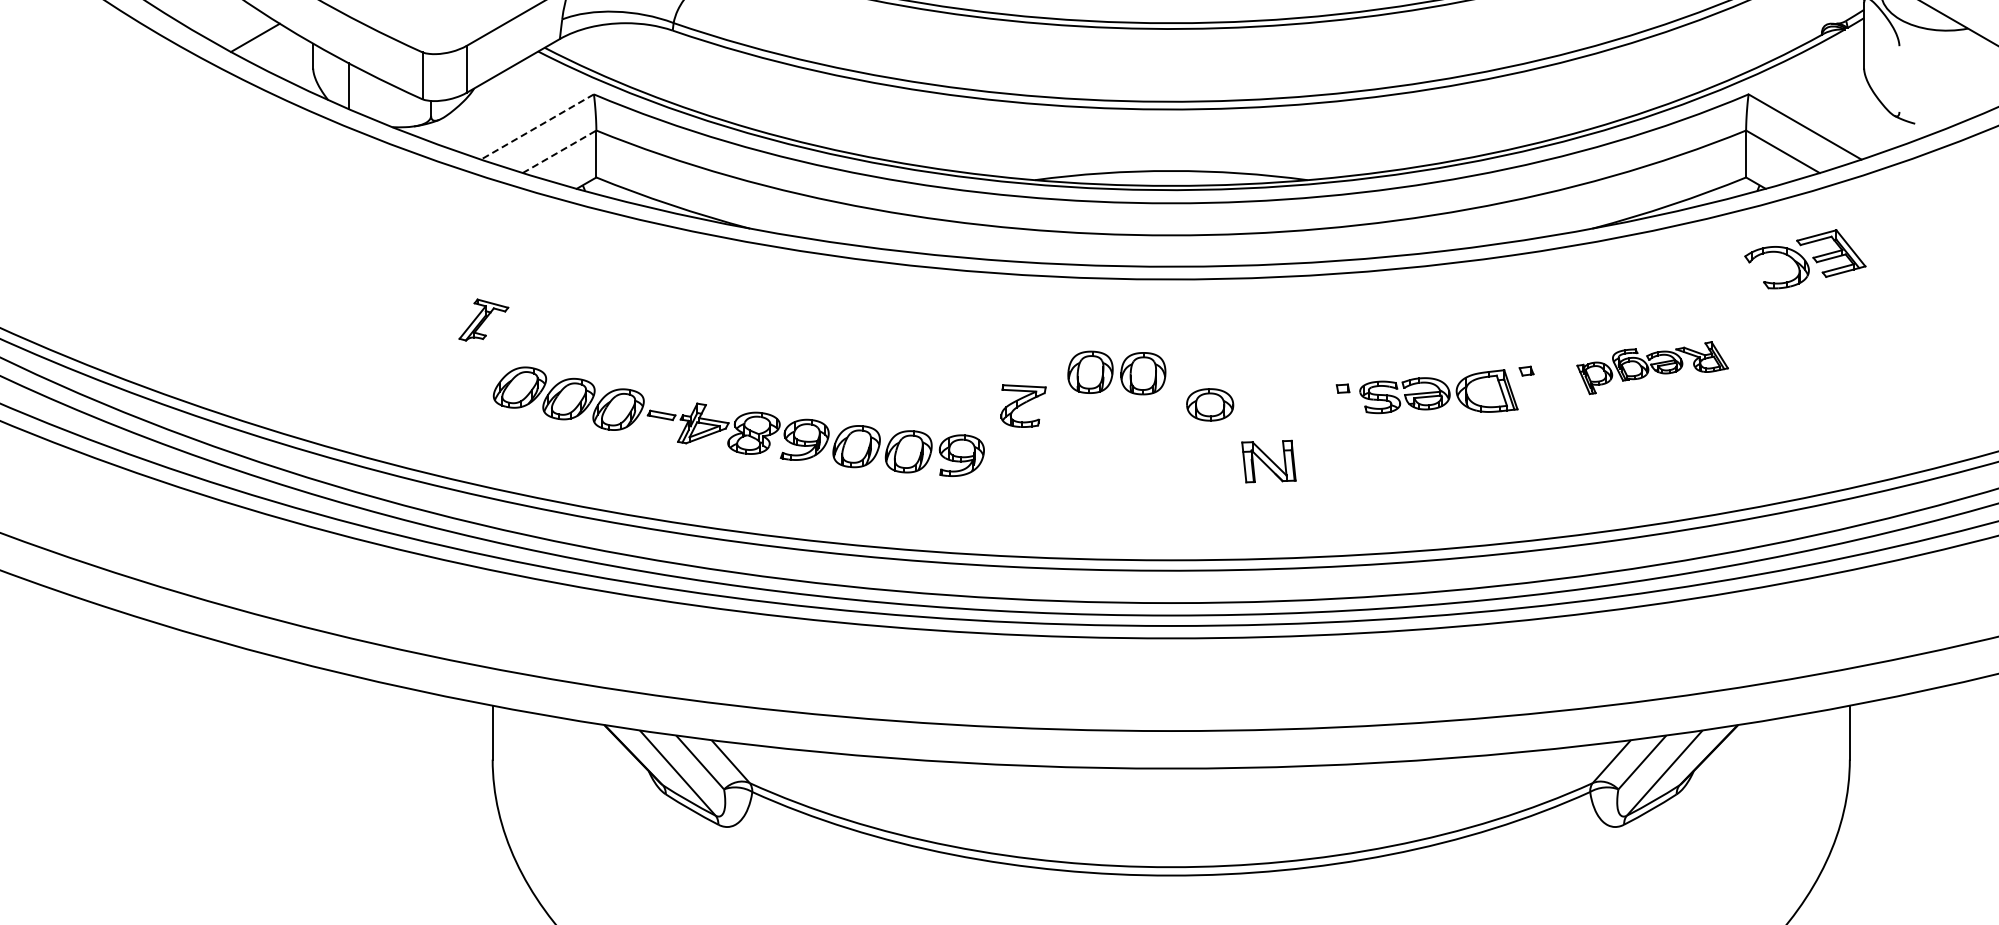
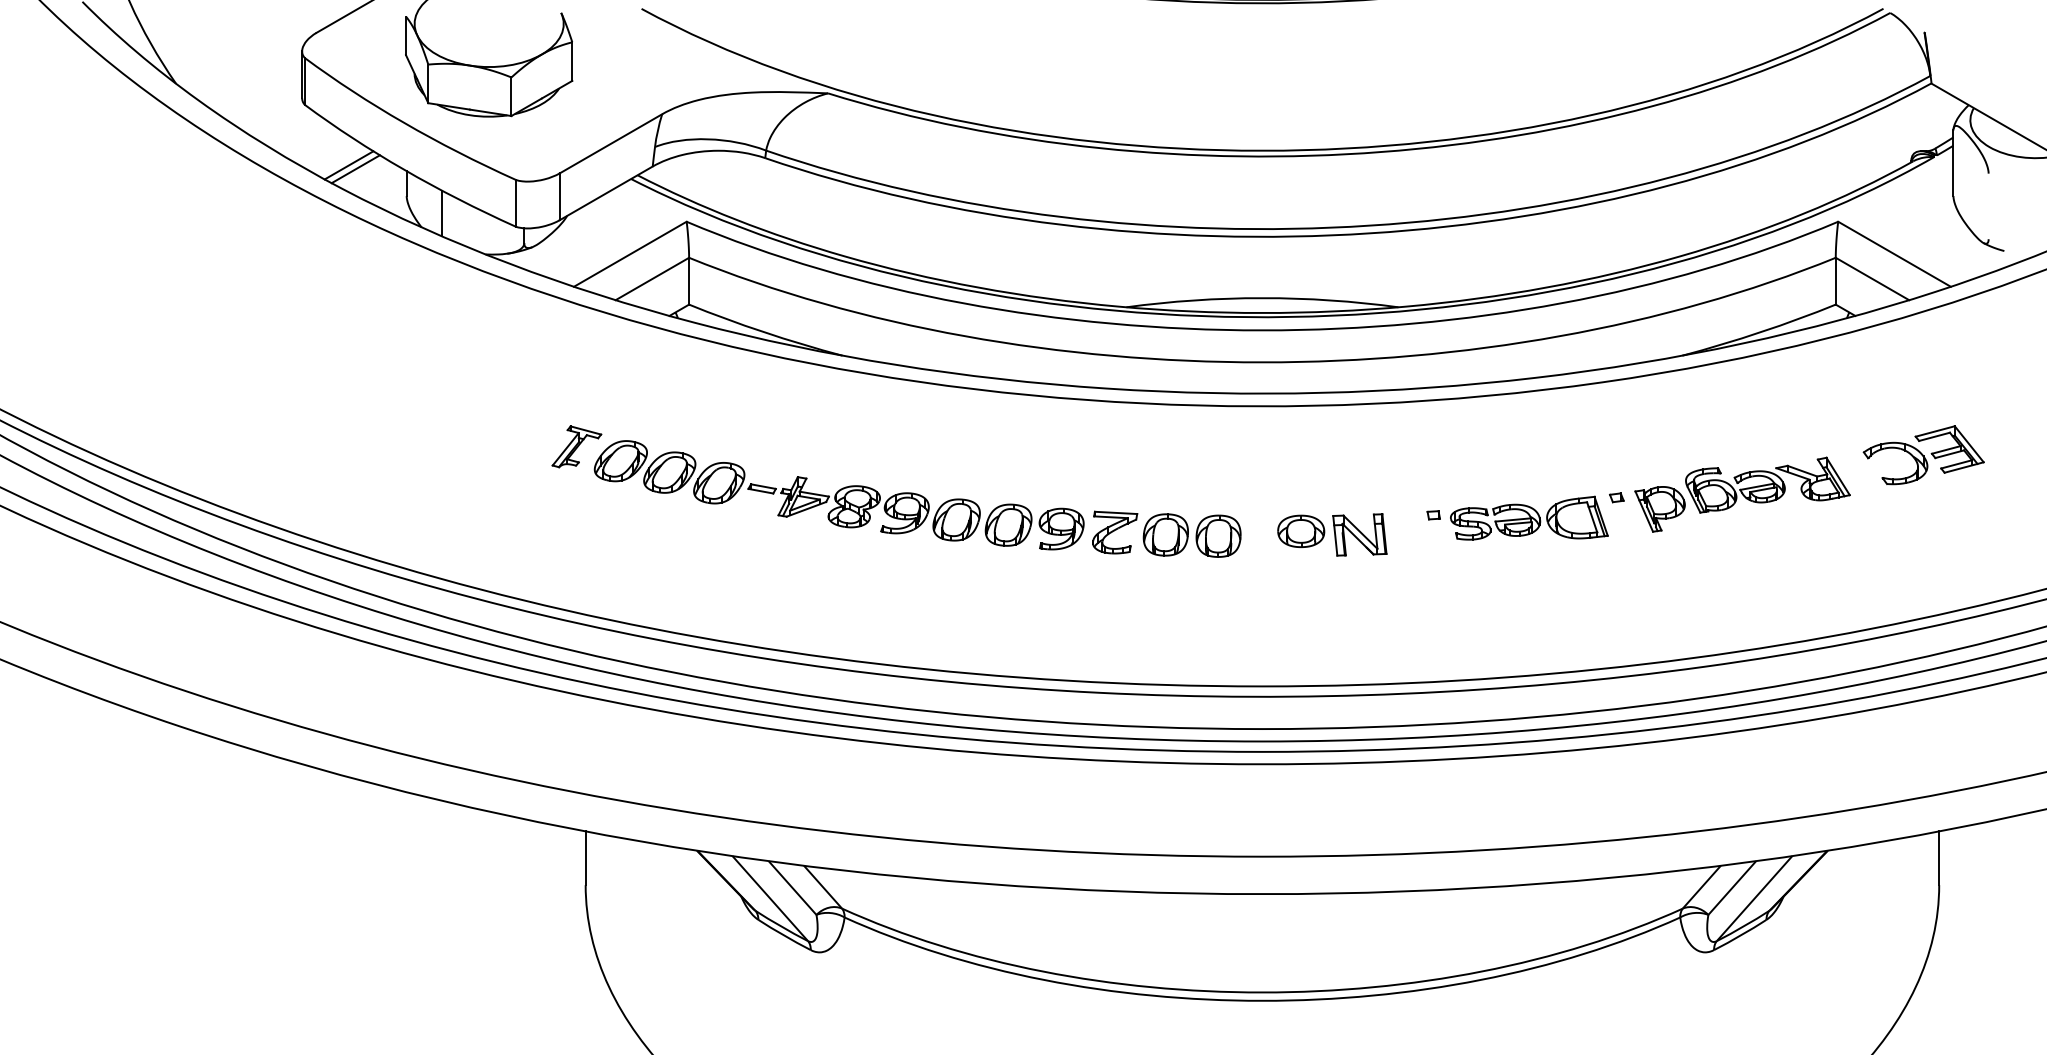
line: (261, 42) -> (355, 169), added
line: (536, 127) -> (629, 254), dashed -> solid
line: (559, 151) -> (652, 278), dashed -> solid
part: (1805, 259) -> (1923, 455), moved
part: (1652, 367) -> (1742, 494), size x1.43
part: (1116, 372) -> (1191, 535), moved
part: (738, 422) -> (838, 495), moved
part: (1268, 461) -> (1359, 534), moved

